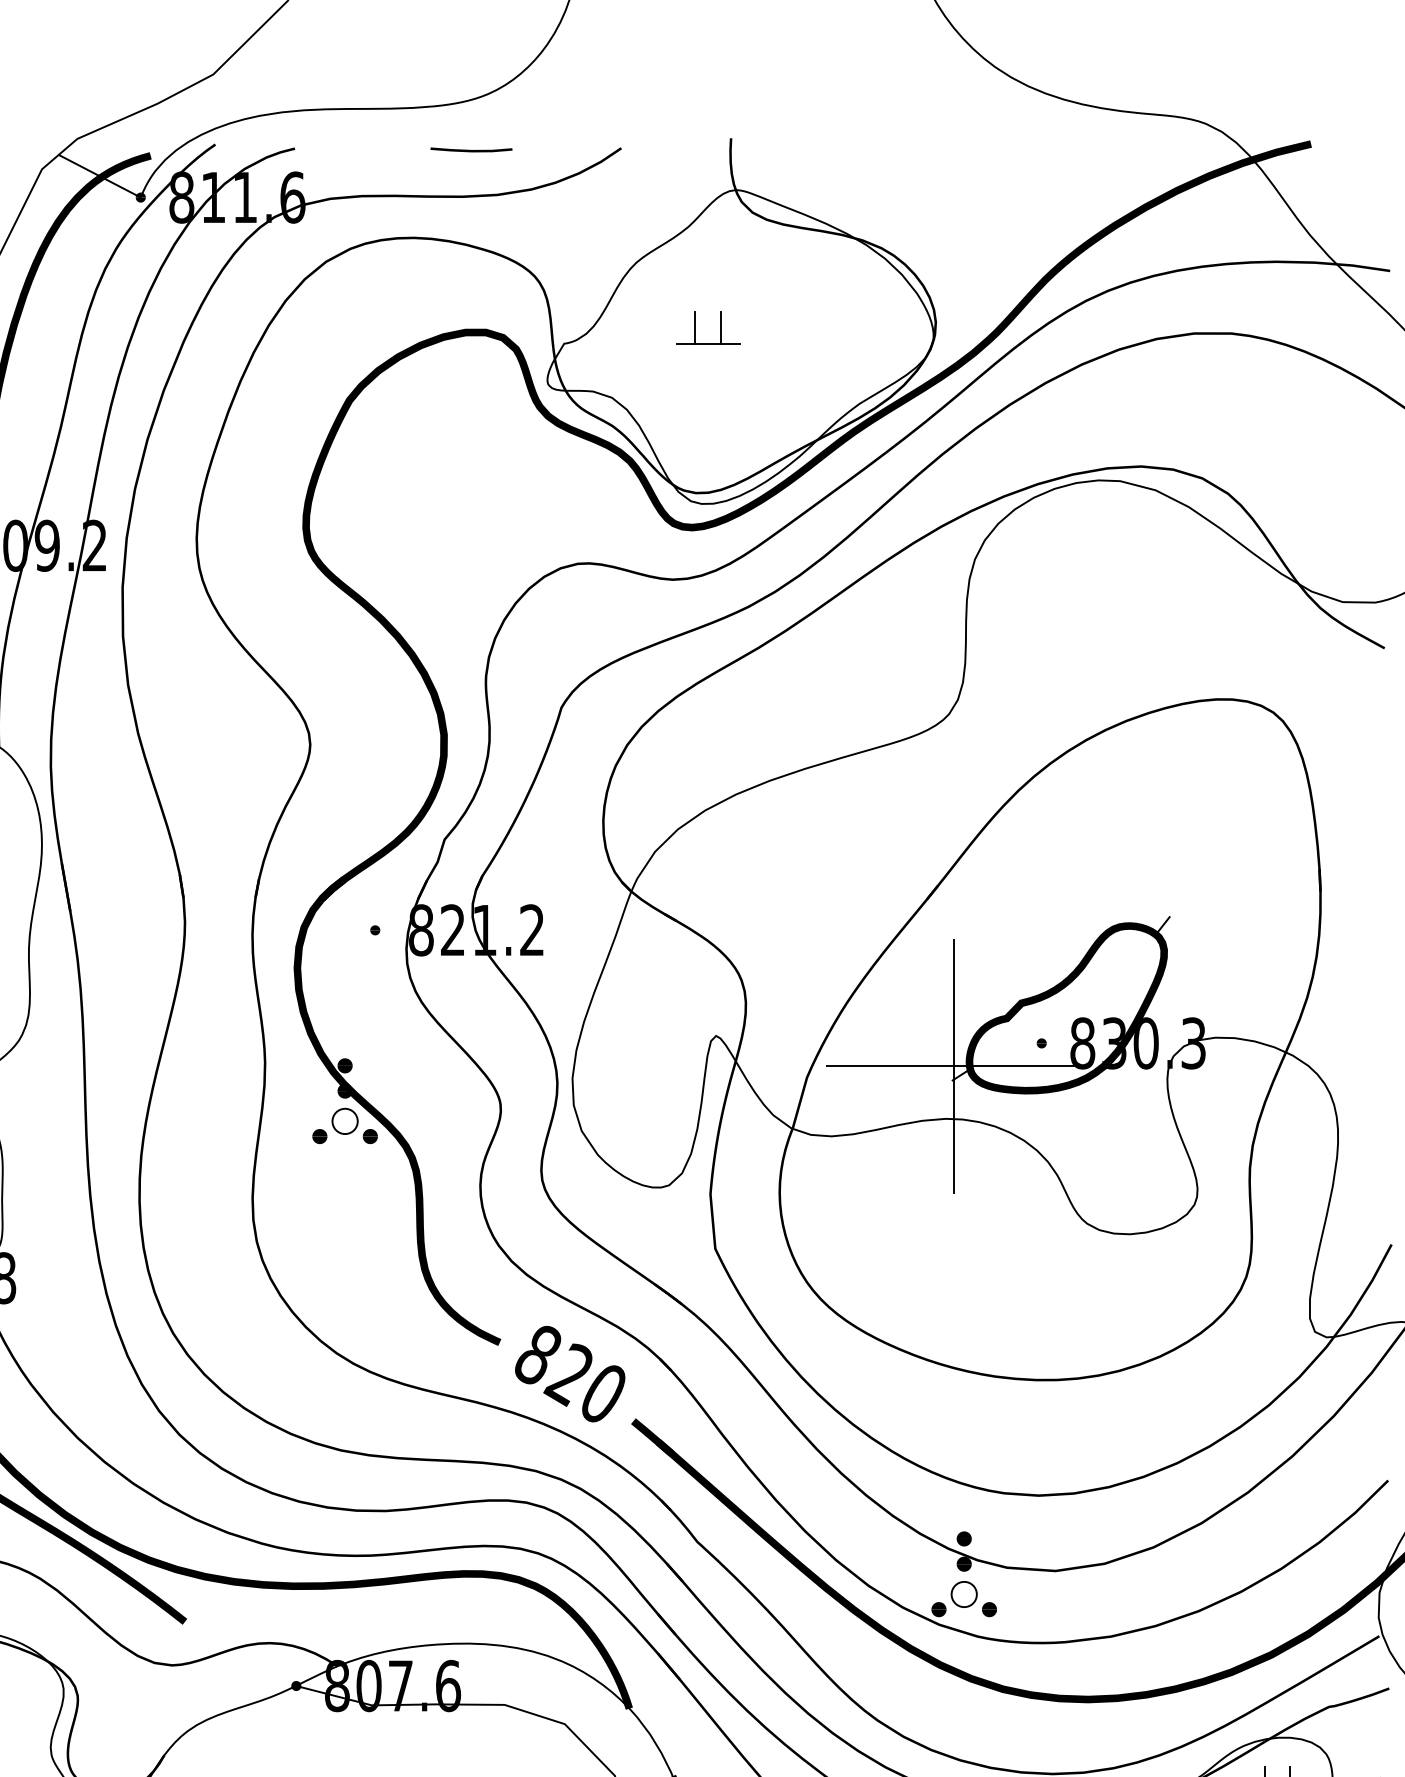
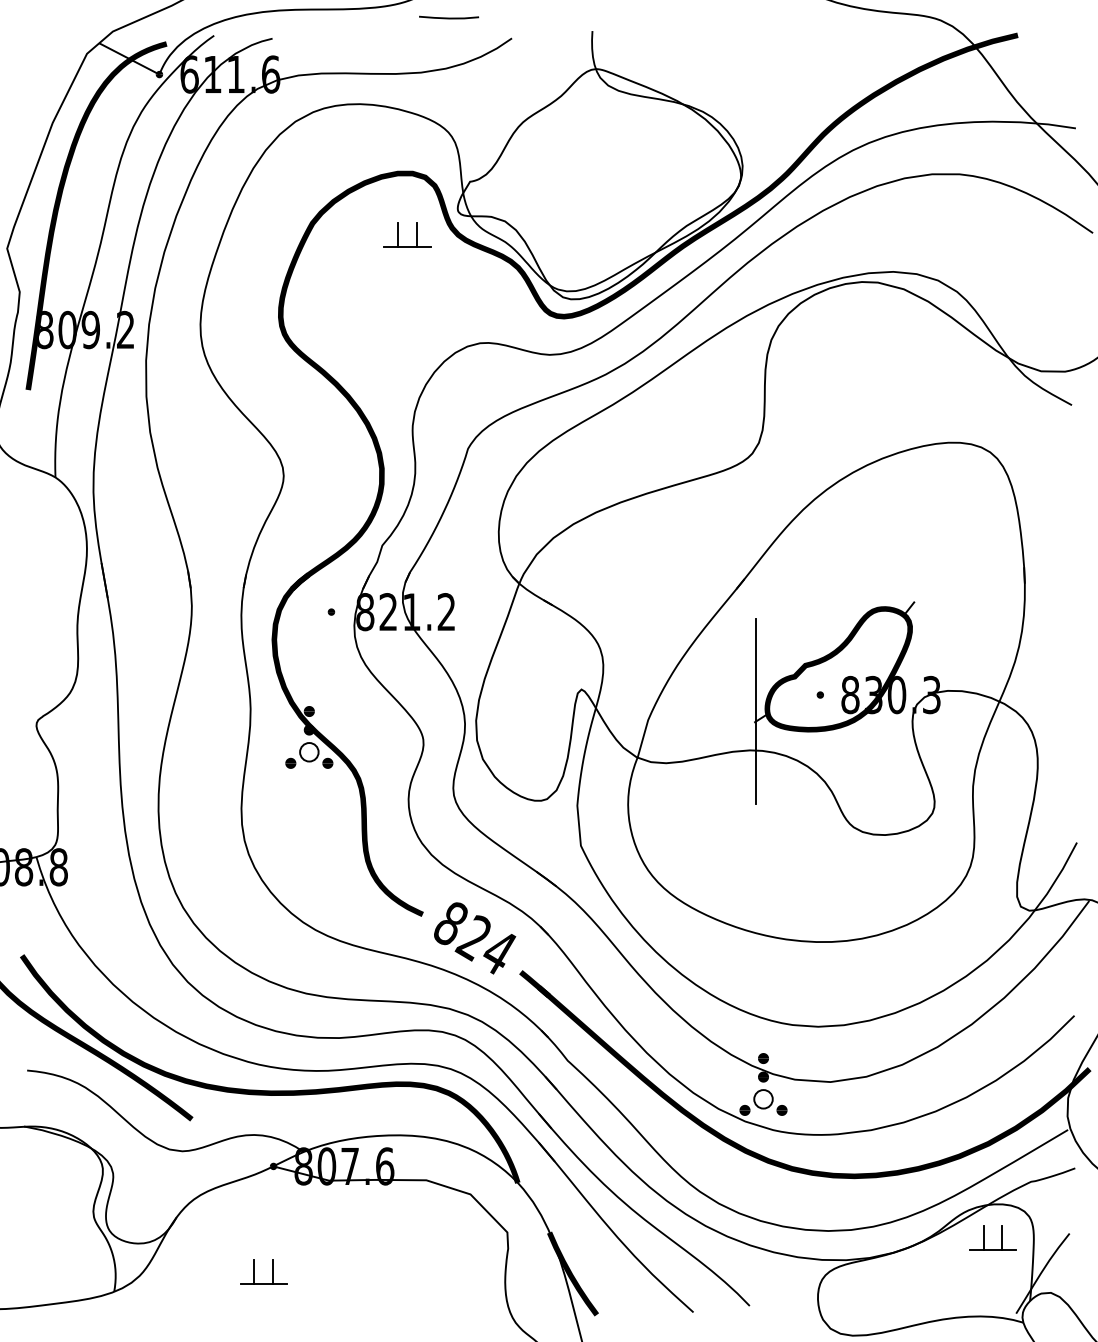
line: (472, 149) -> (449, 17), moved
text: (181, 197) -> (189, 74), 811.6 -> 611.6
part: (695, 326) -> (398, 234), moved
line: (953, 1065) -> (755, 711), removed
text: (604, 1394) -> (499, 952), 820 -> 824

